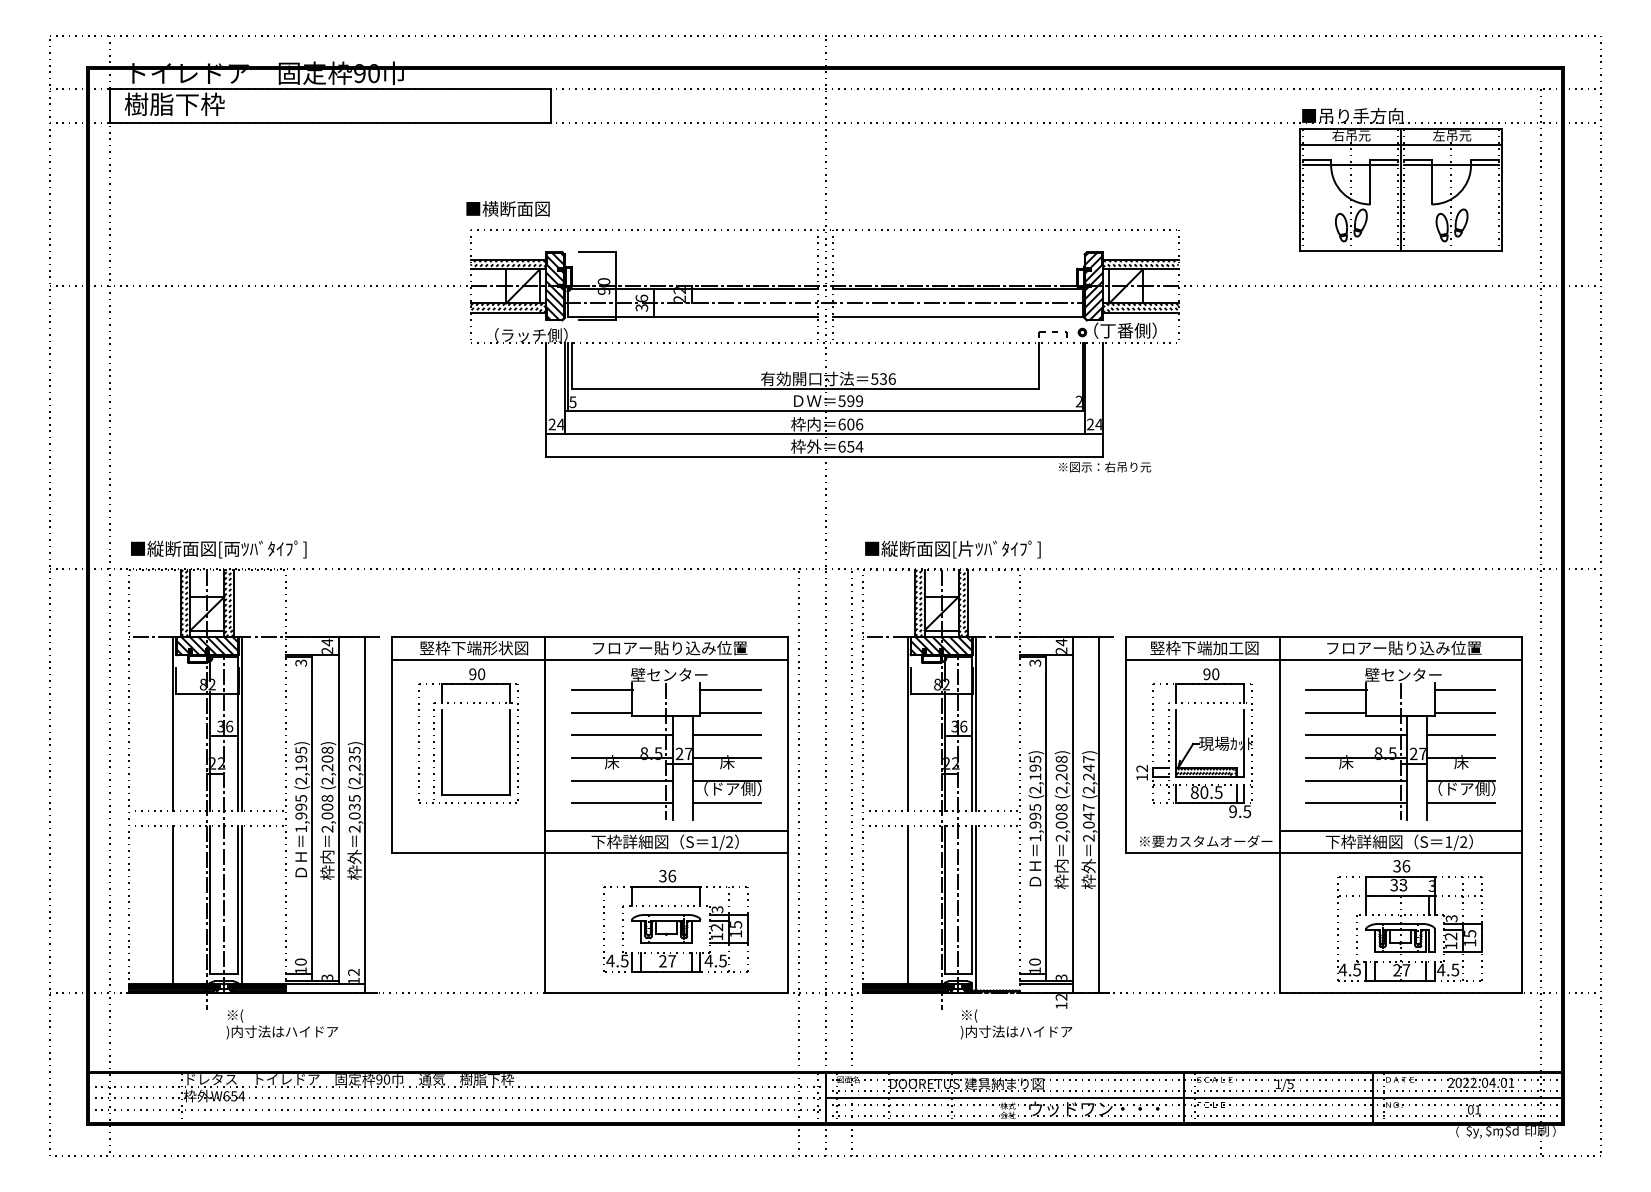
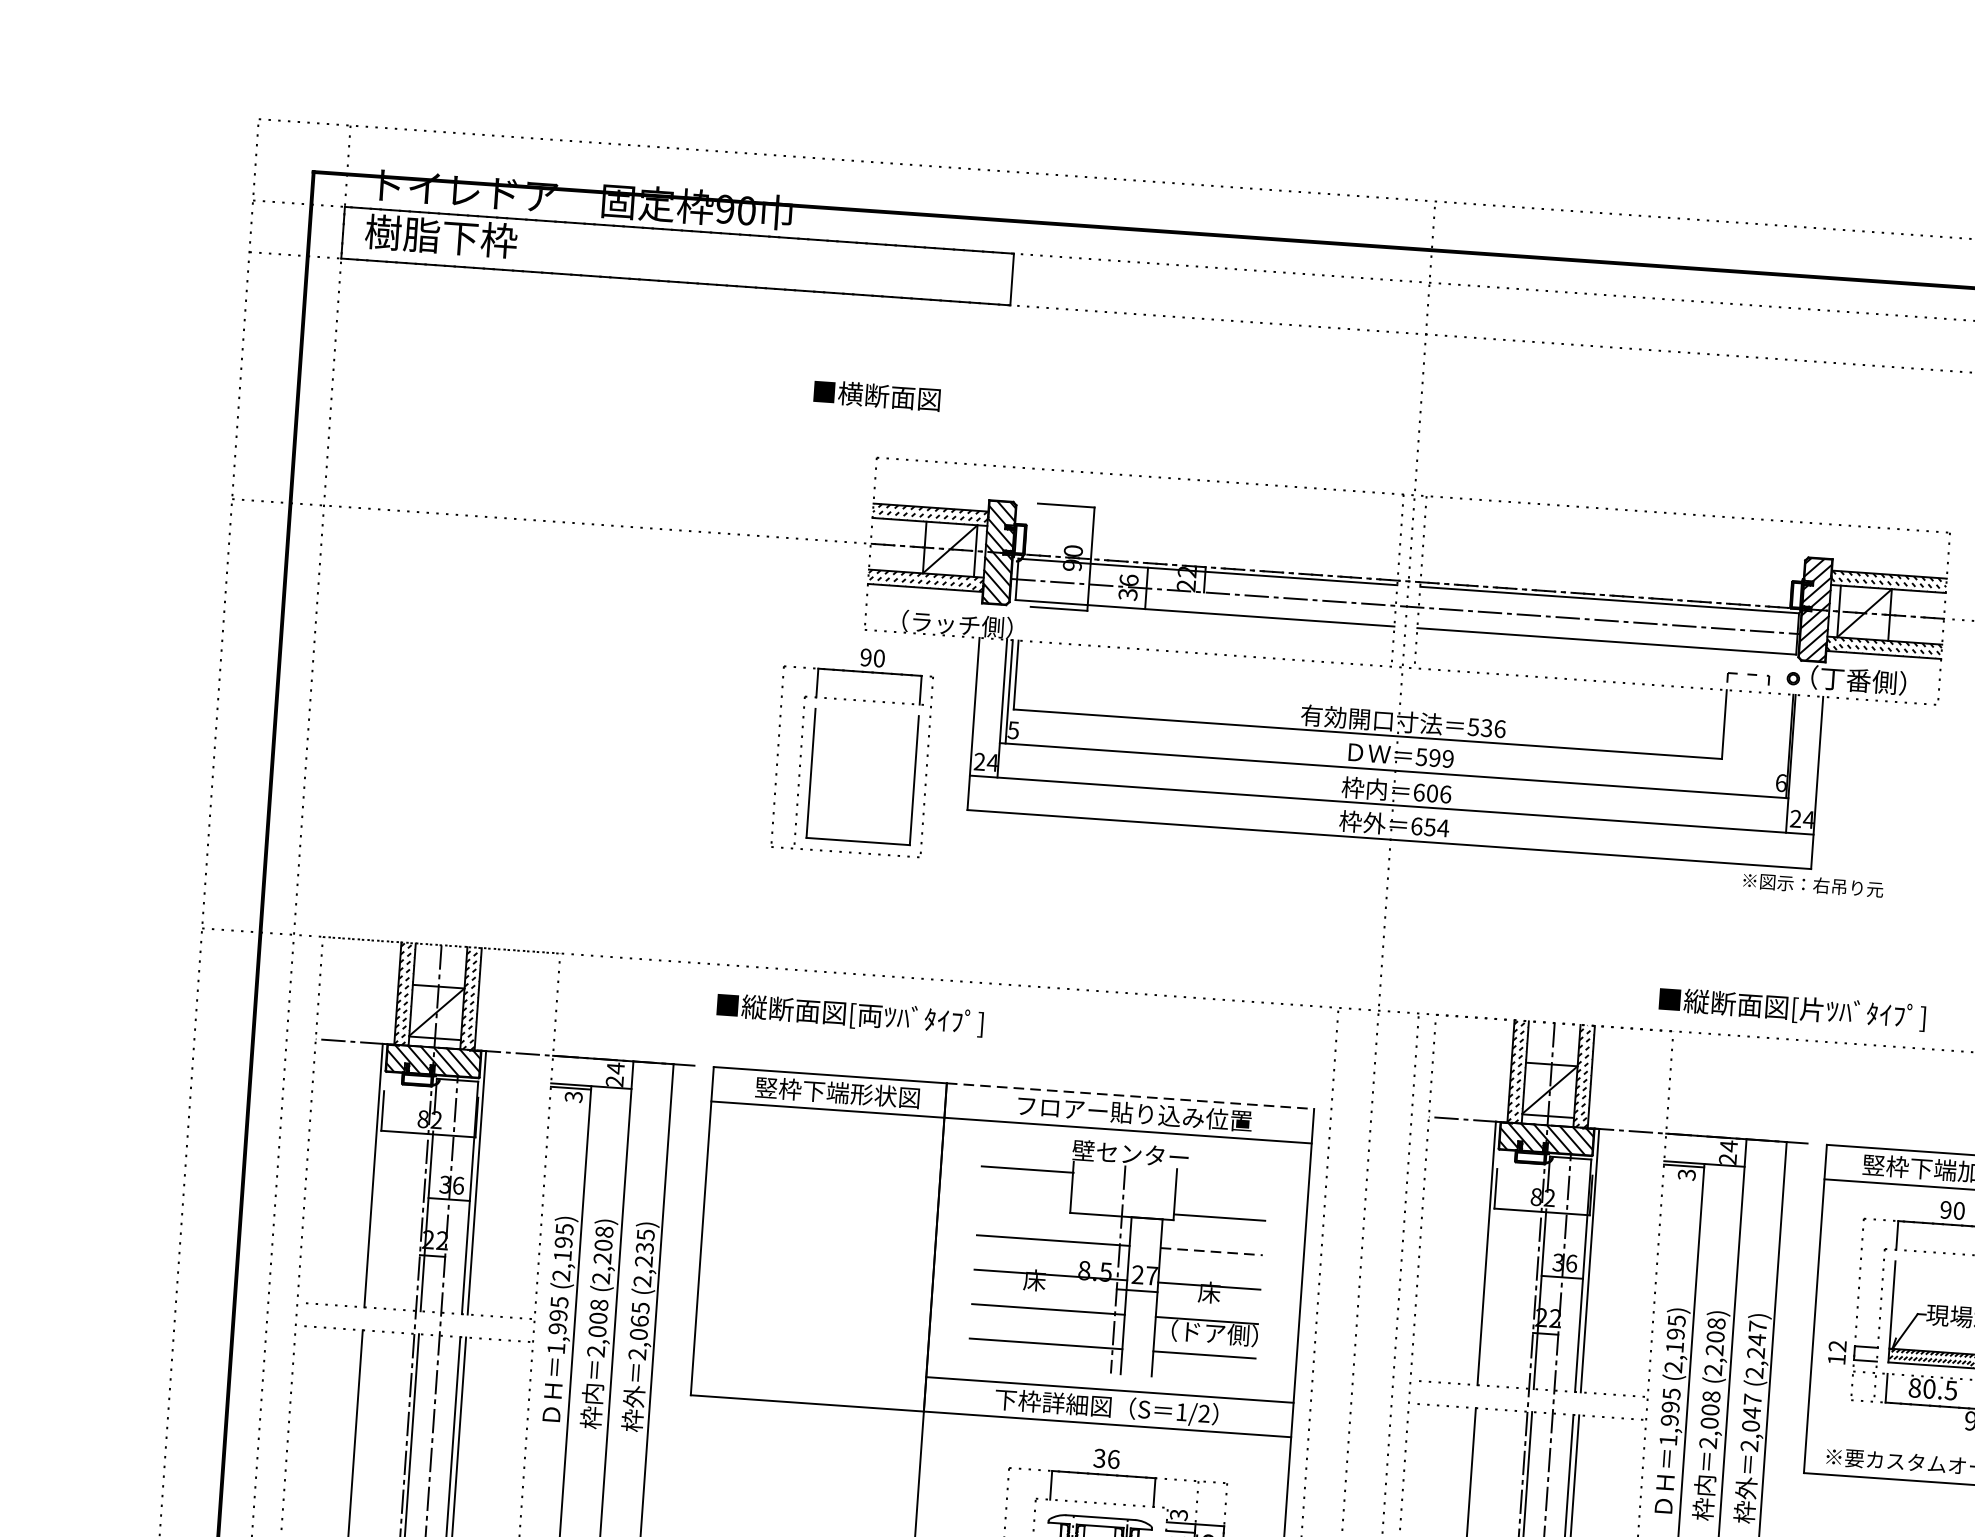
text: (507, 208) -> (876, 395), moved
text: (1078, 401) -> (1780, 782), 2 -> 6
text: (218, 549) -> (849, 1014), moved
text: (952, 549) -> (1791, 1009), moved
line: (667, 637) -> (1131, 1097), solid -> dashed
line: (730, 689) -> (1221, 1182), removed
line: (602, 712) -> (1025, 1203), removed
part: (442, 735) -> (813, 747), moved
line: (726, 735) -> (1210, 1251), solid -> dashed
text: (354, 806) -> (639, 1320), 2,035 -> 2,065

